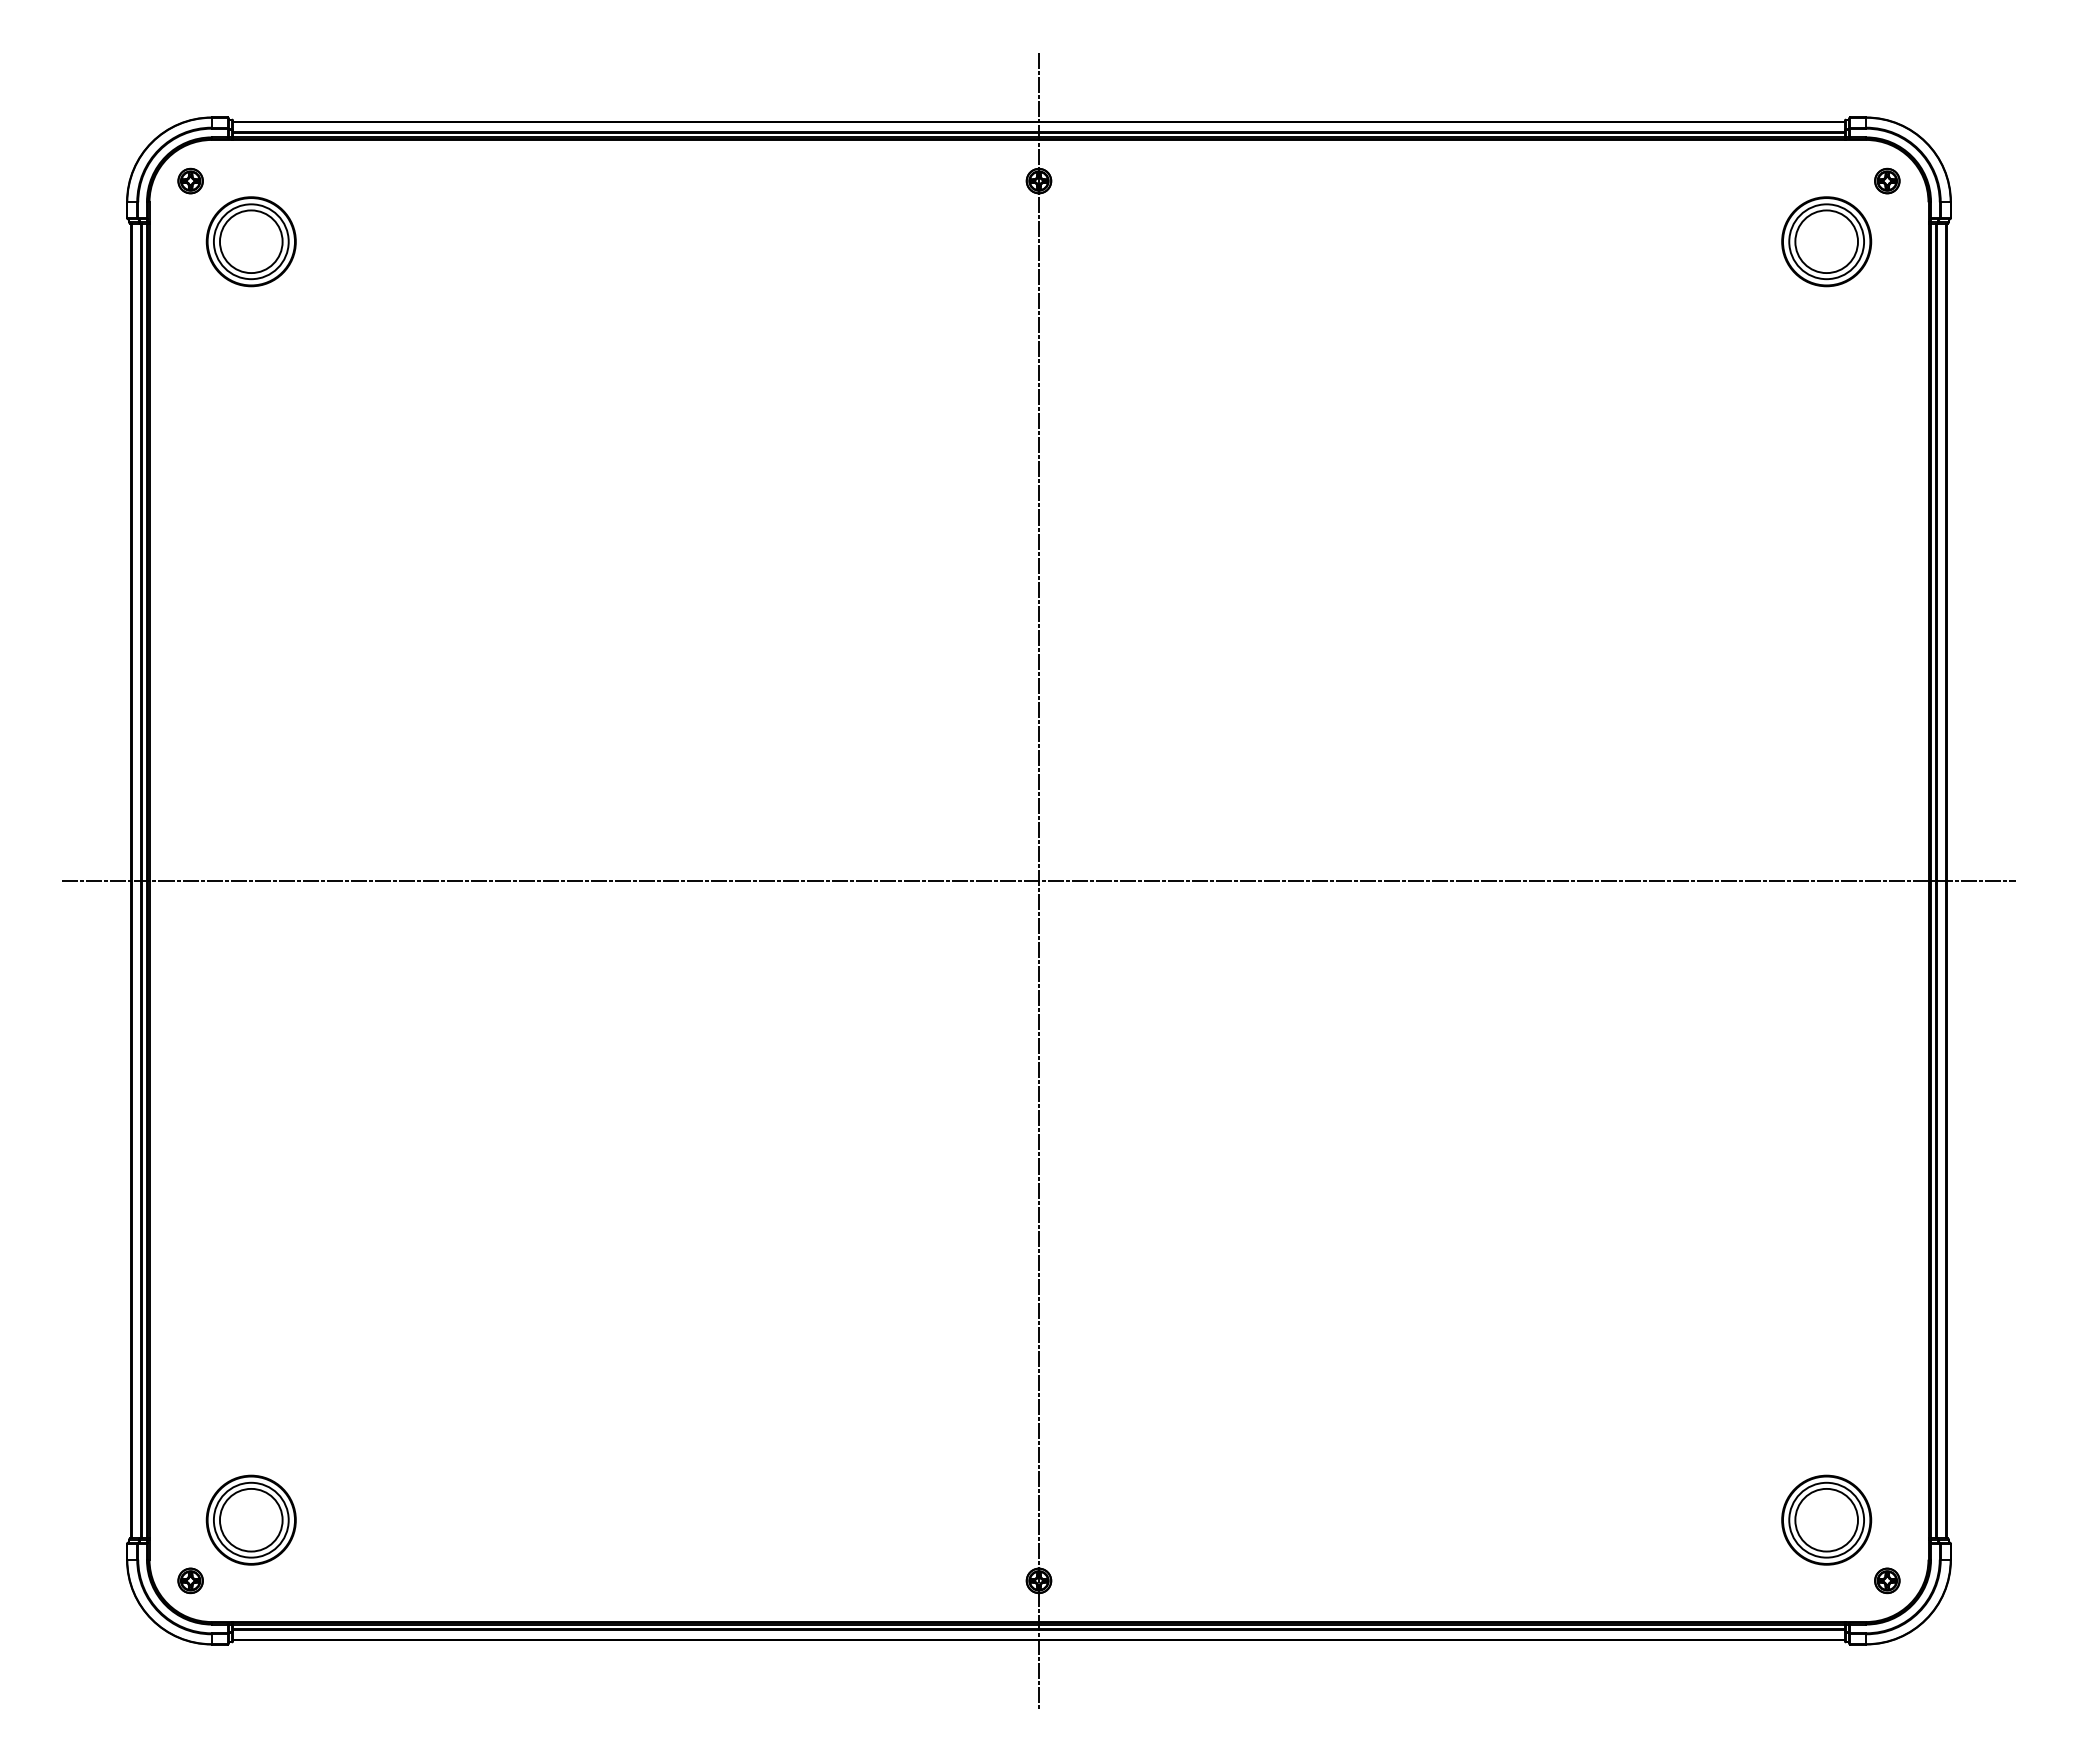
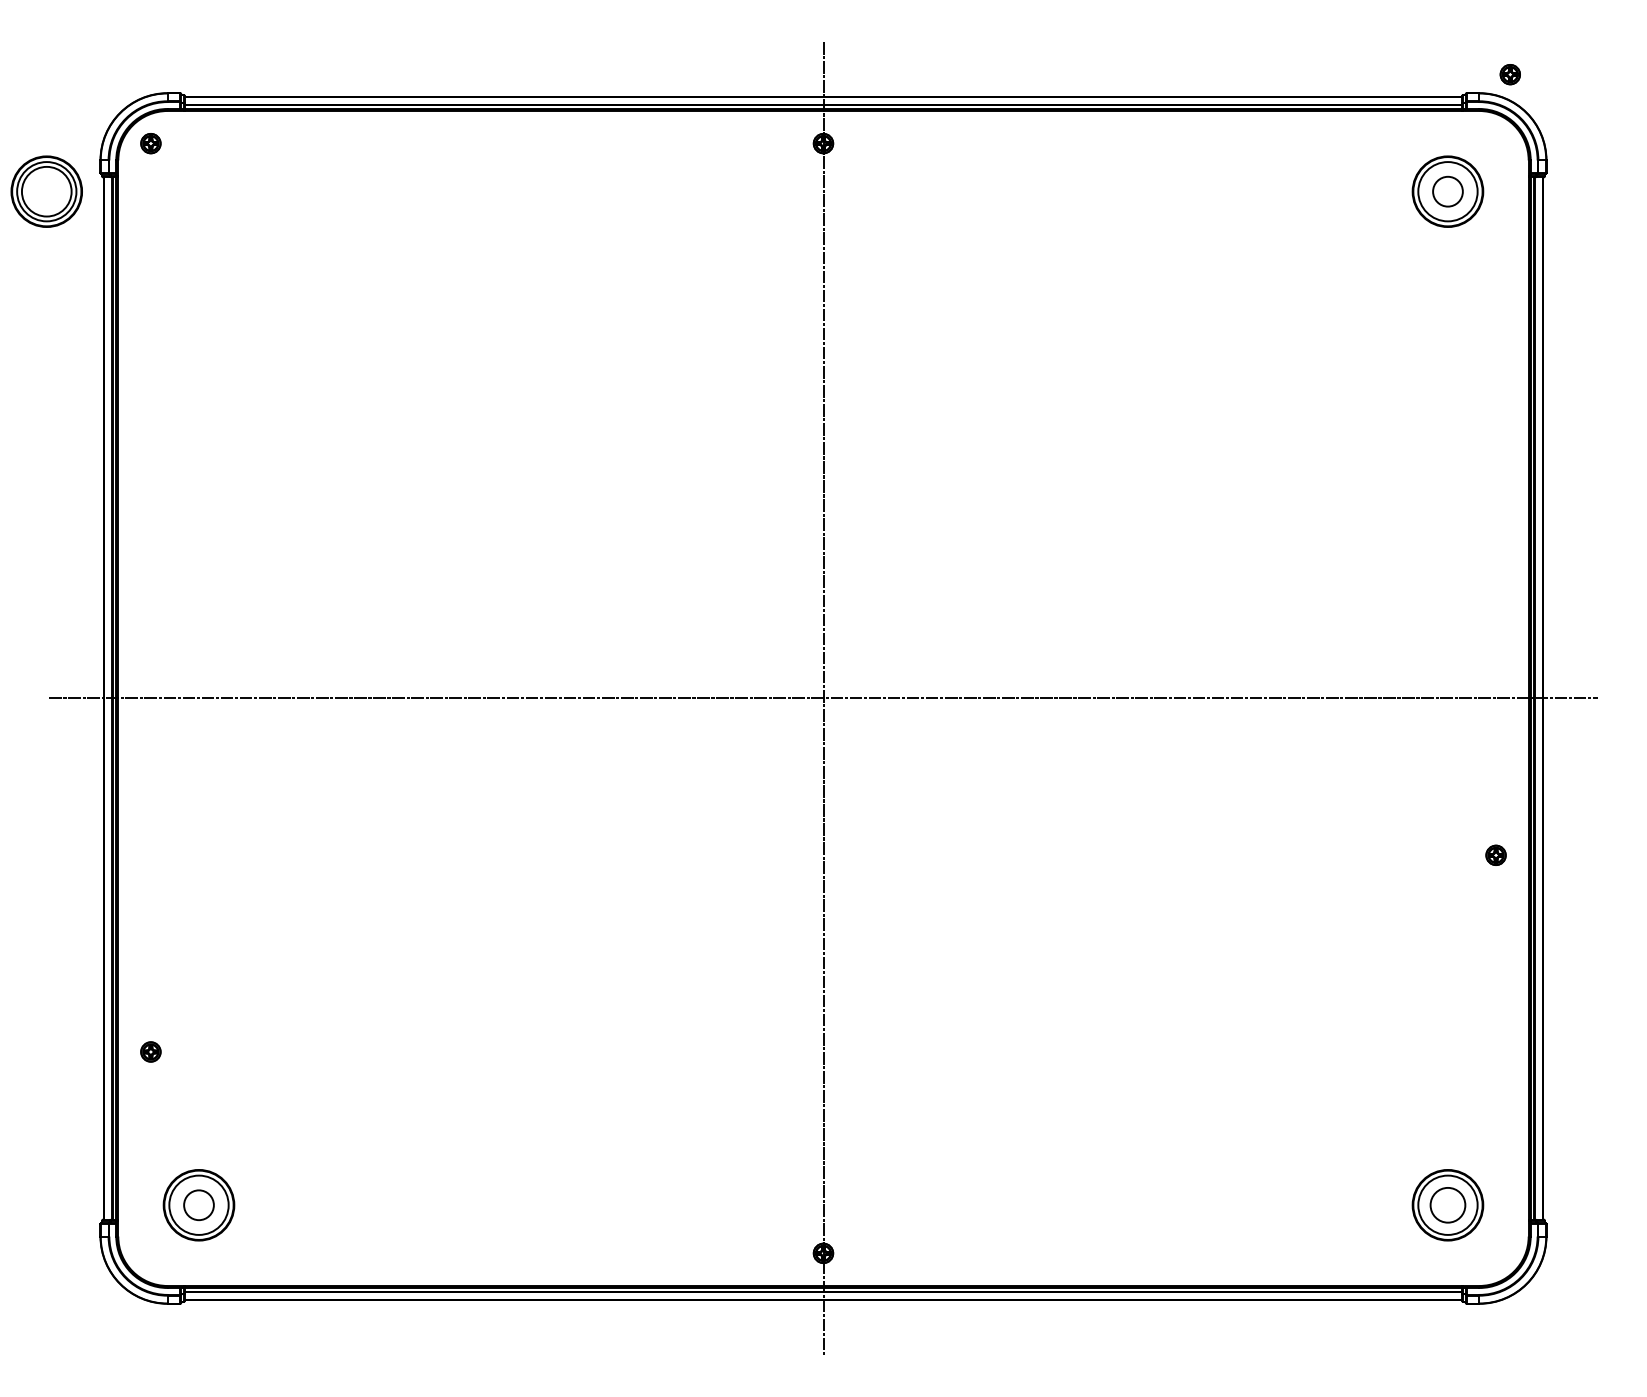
part: (1887, 180) -> (1510, 74), moved
part: (250, 241) -> (46, 191), moved
circle: (1826, 241) -> (1447, 191), size x0.6
circle: (250, 1519) -> (198, 1204), size x0.6
circle: (1826, 1519) -> (1447, 1204), size x0.7
part: (190, 1580) -> (150, 1051), moved
part: (1887, 1580) -> (1496, 855), moved

